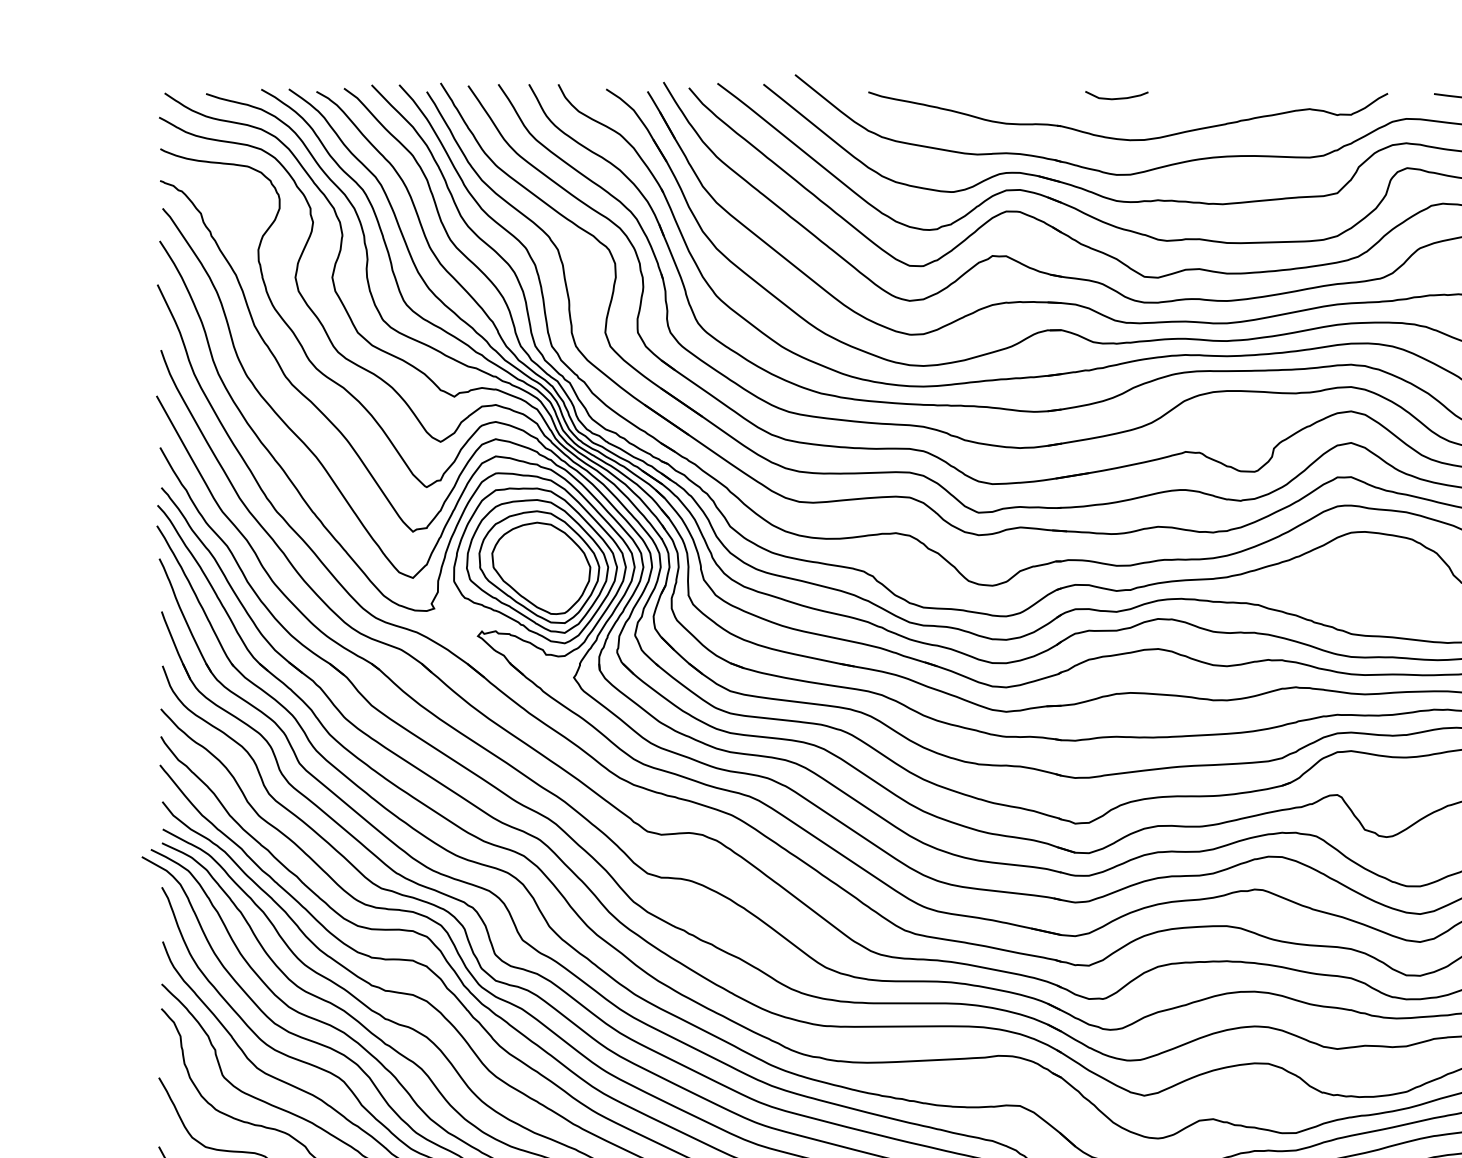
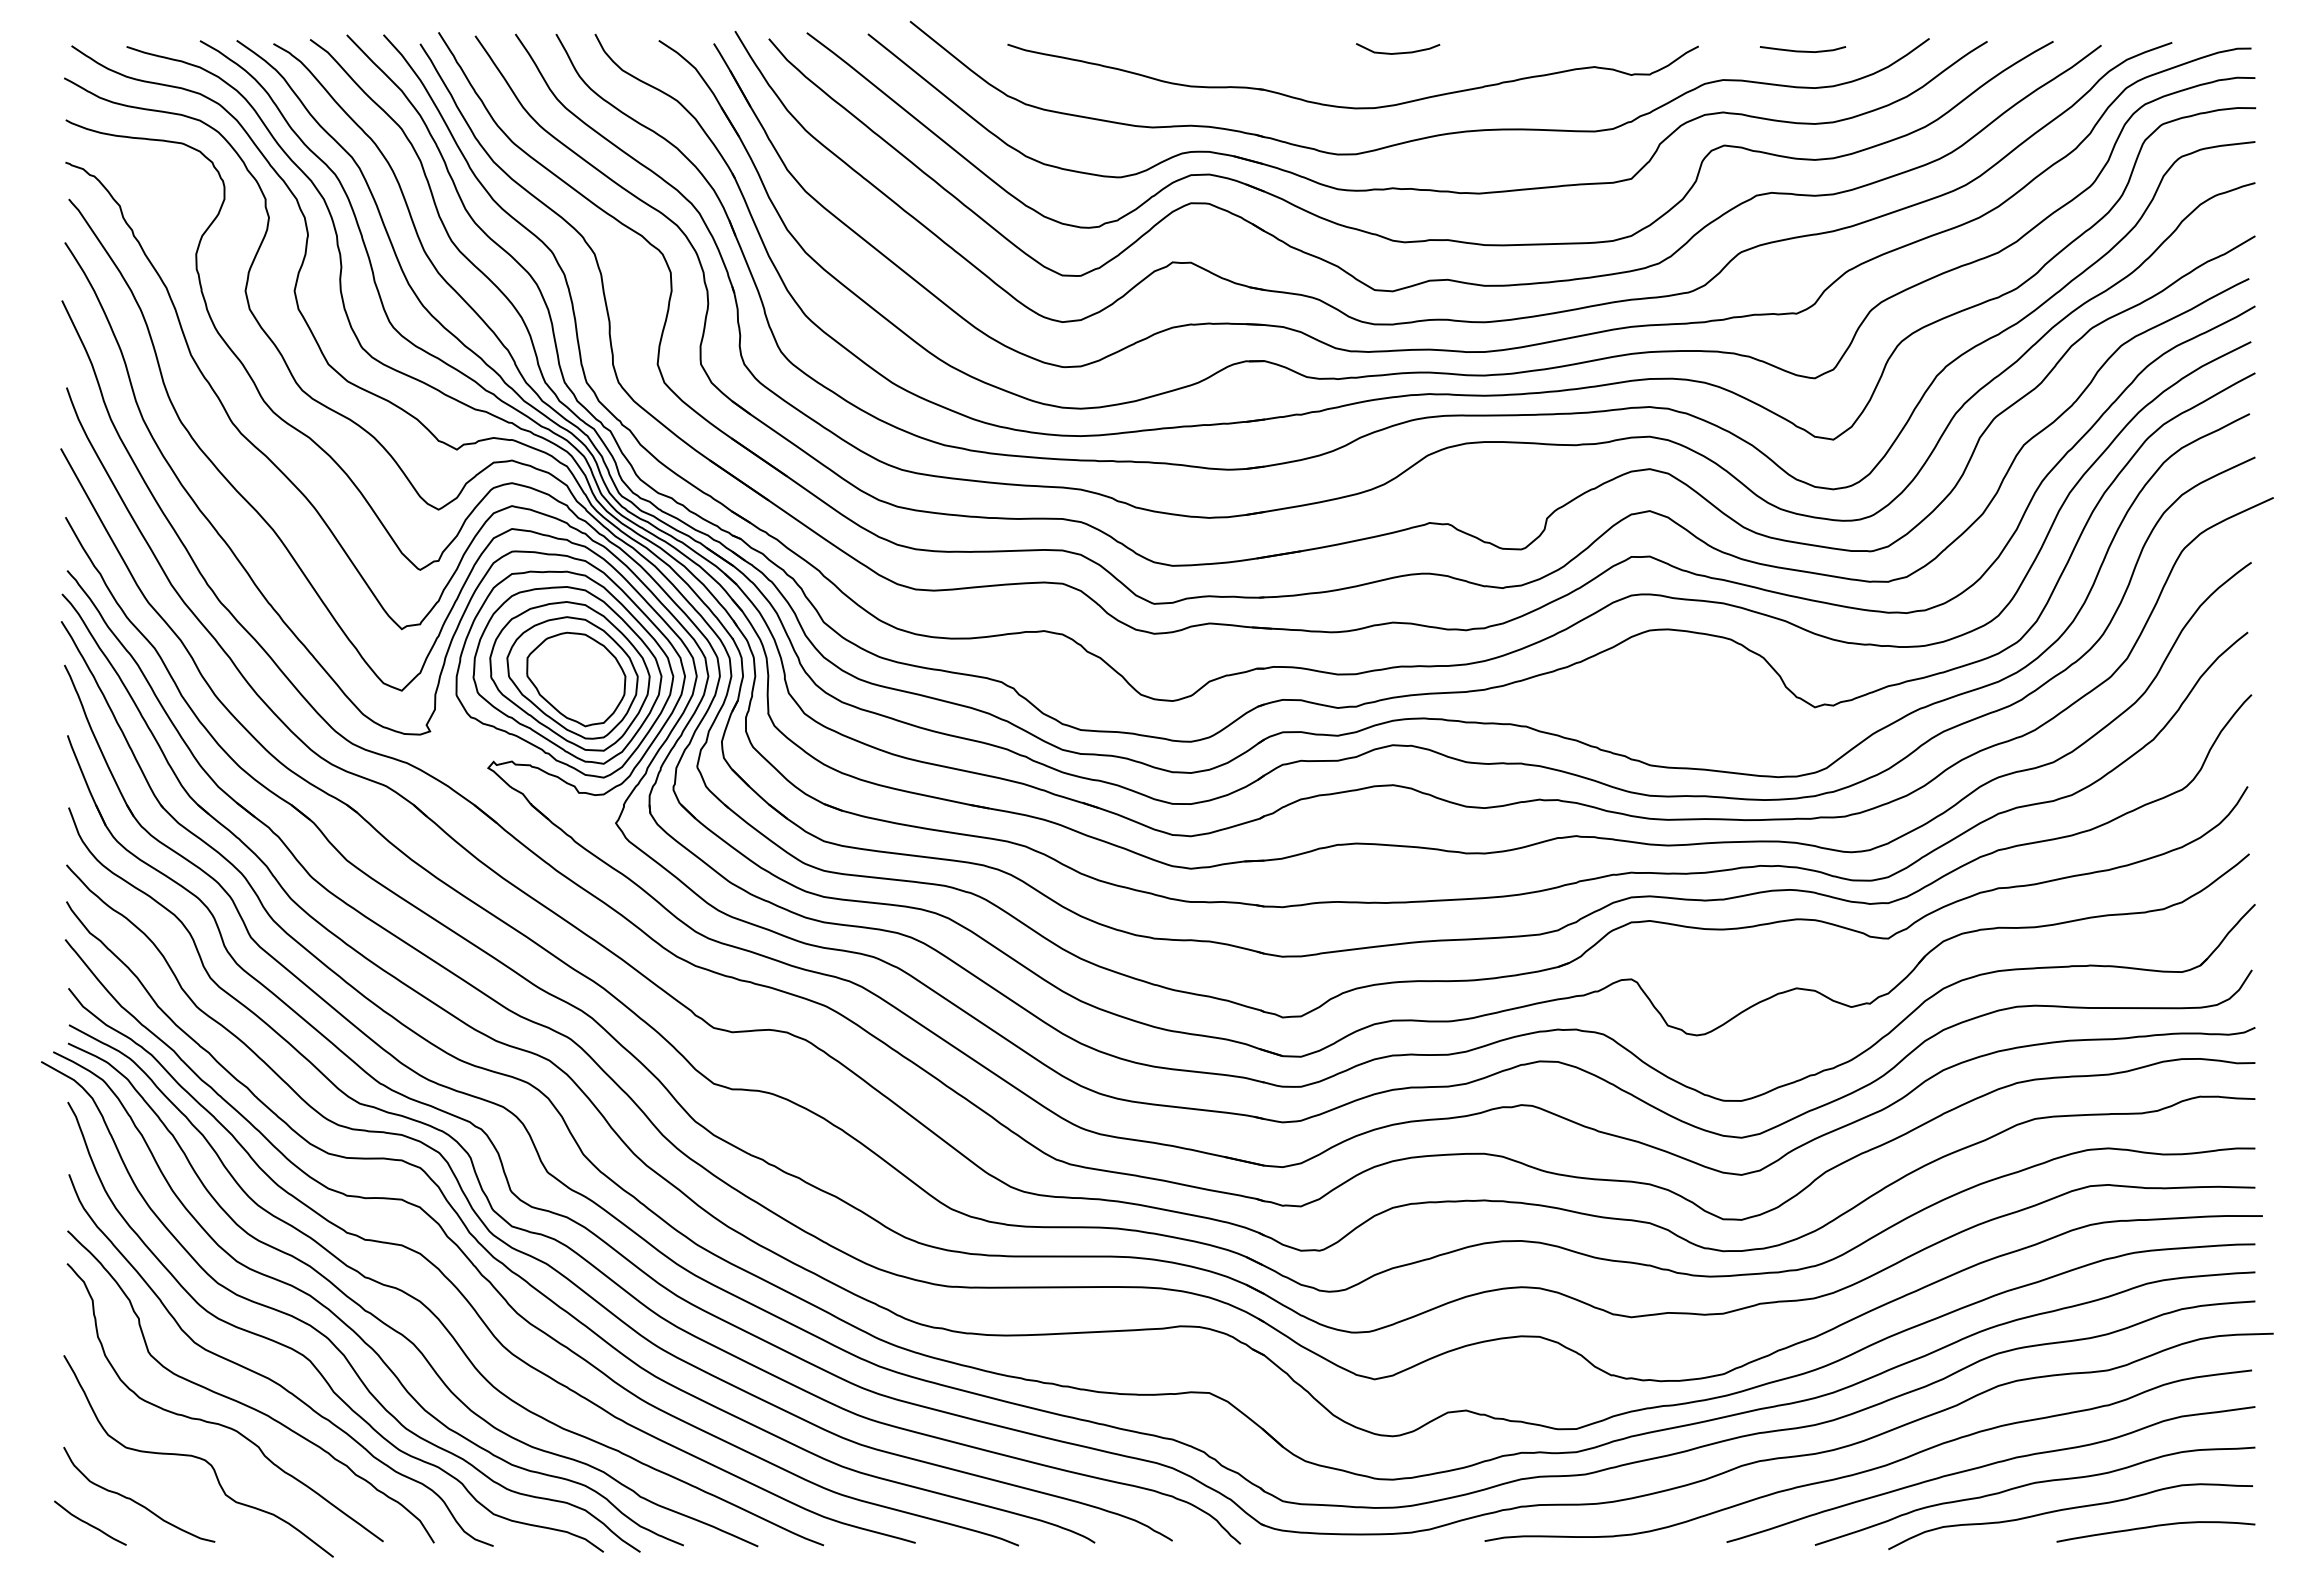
curve: (1117, 98) -> (1398, 52), moved
part: (544, 569) -> (576, 679), added

